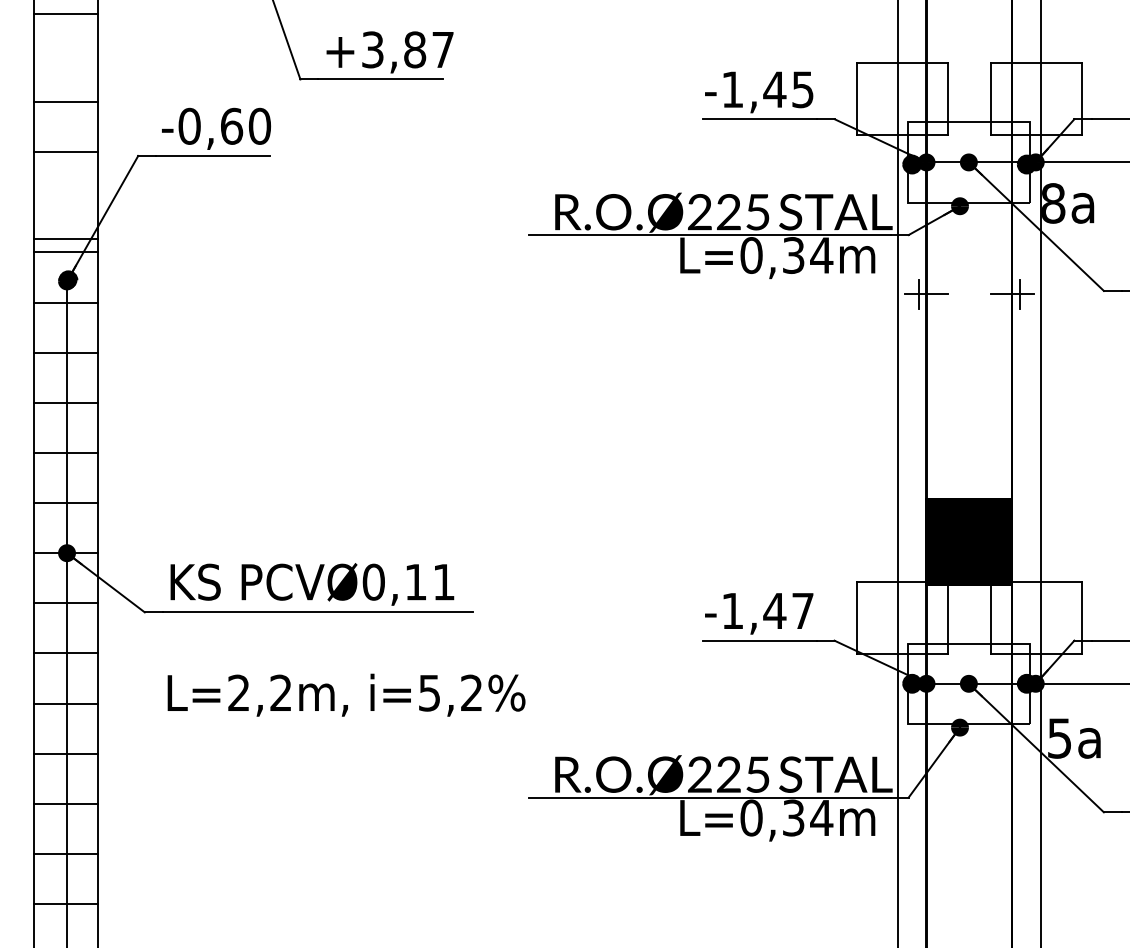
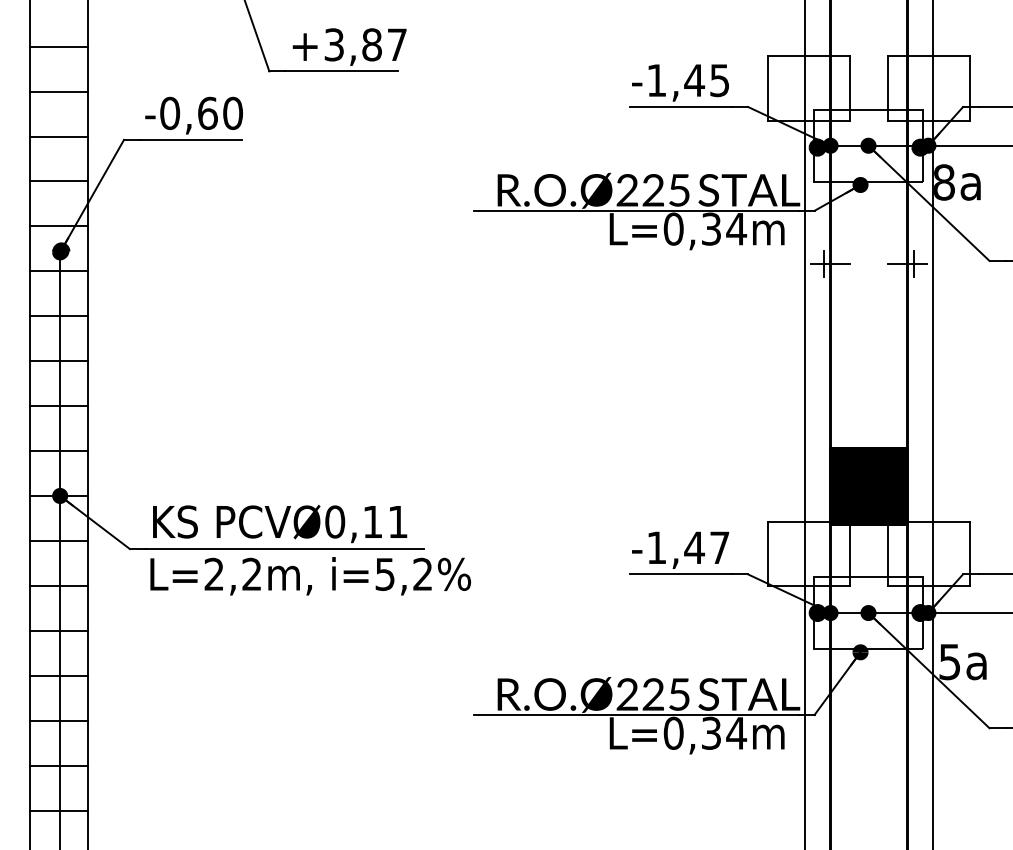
line: (66, 13) -> (59, 46), moved
line: (66, 239) -> (59, 181), moved
text: (346, 695) -> (310, 576), moved

